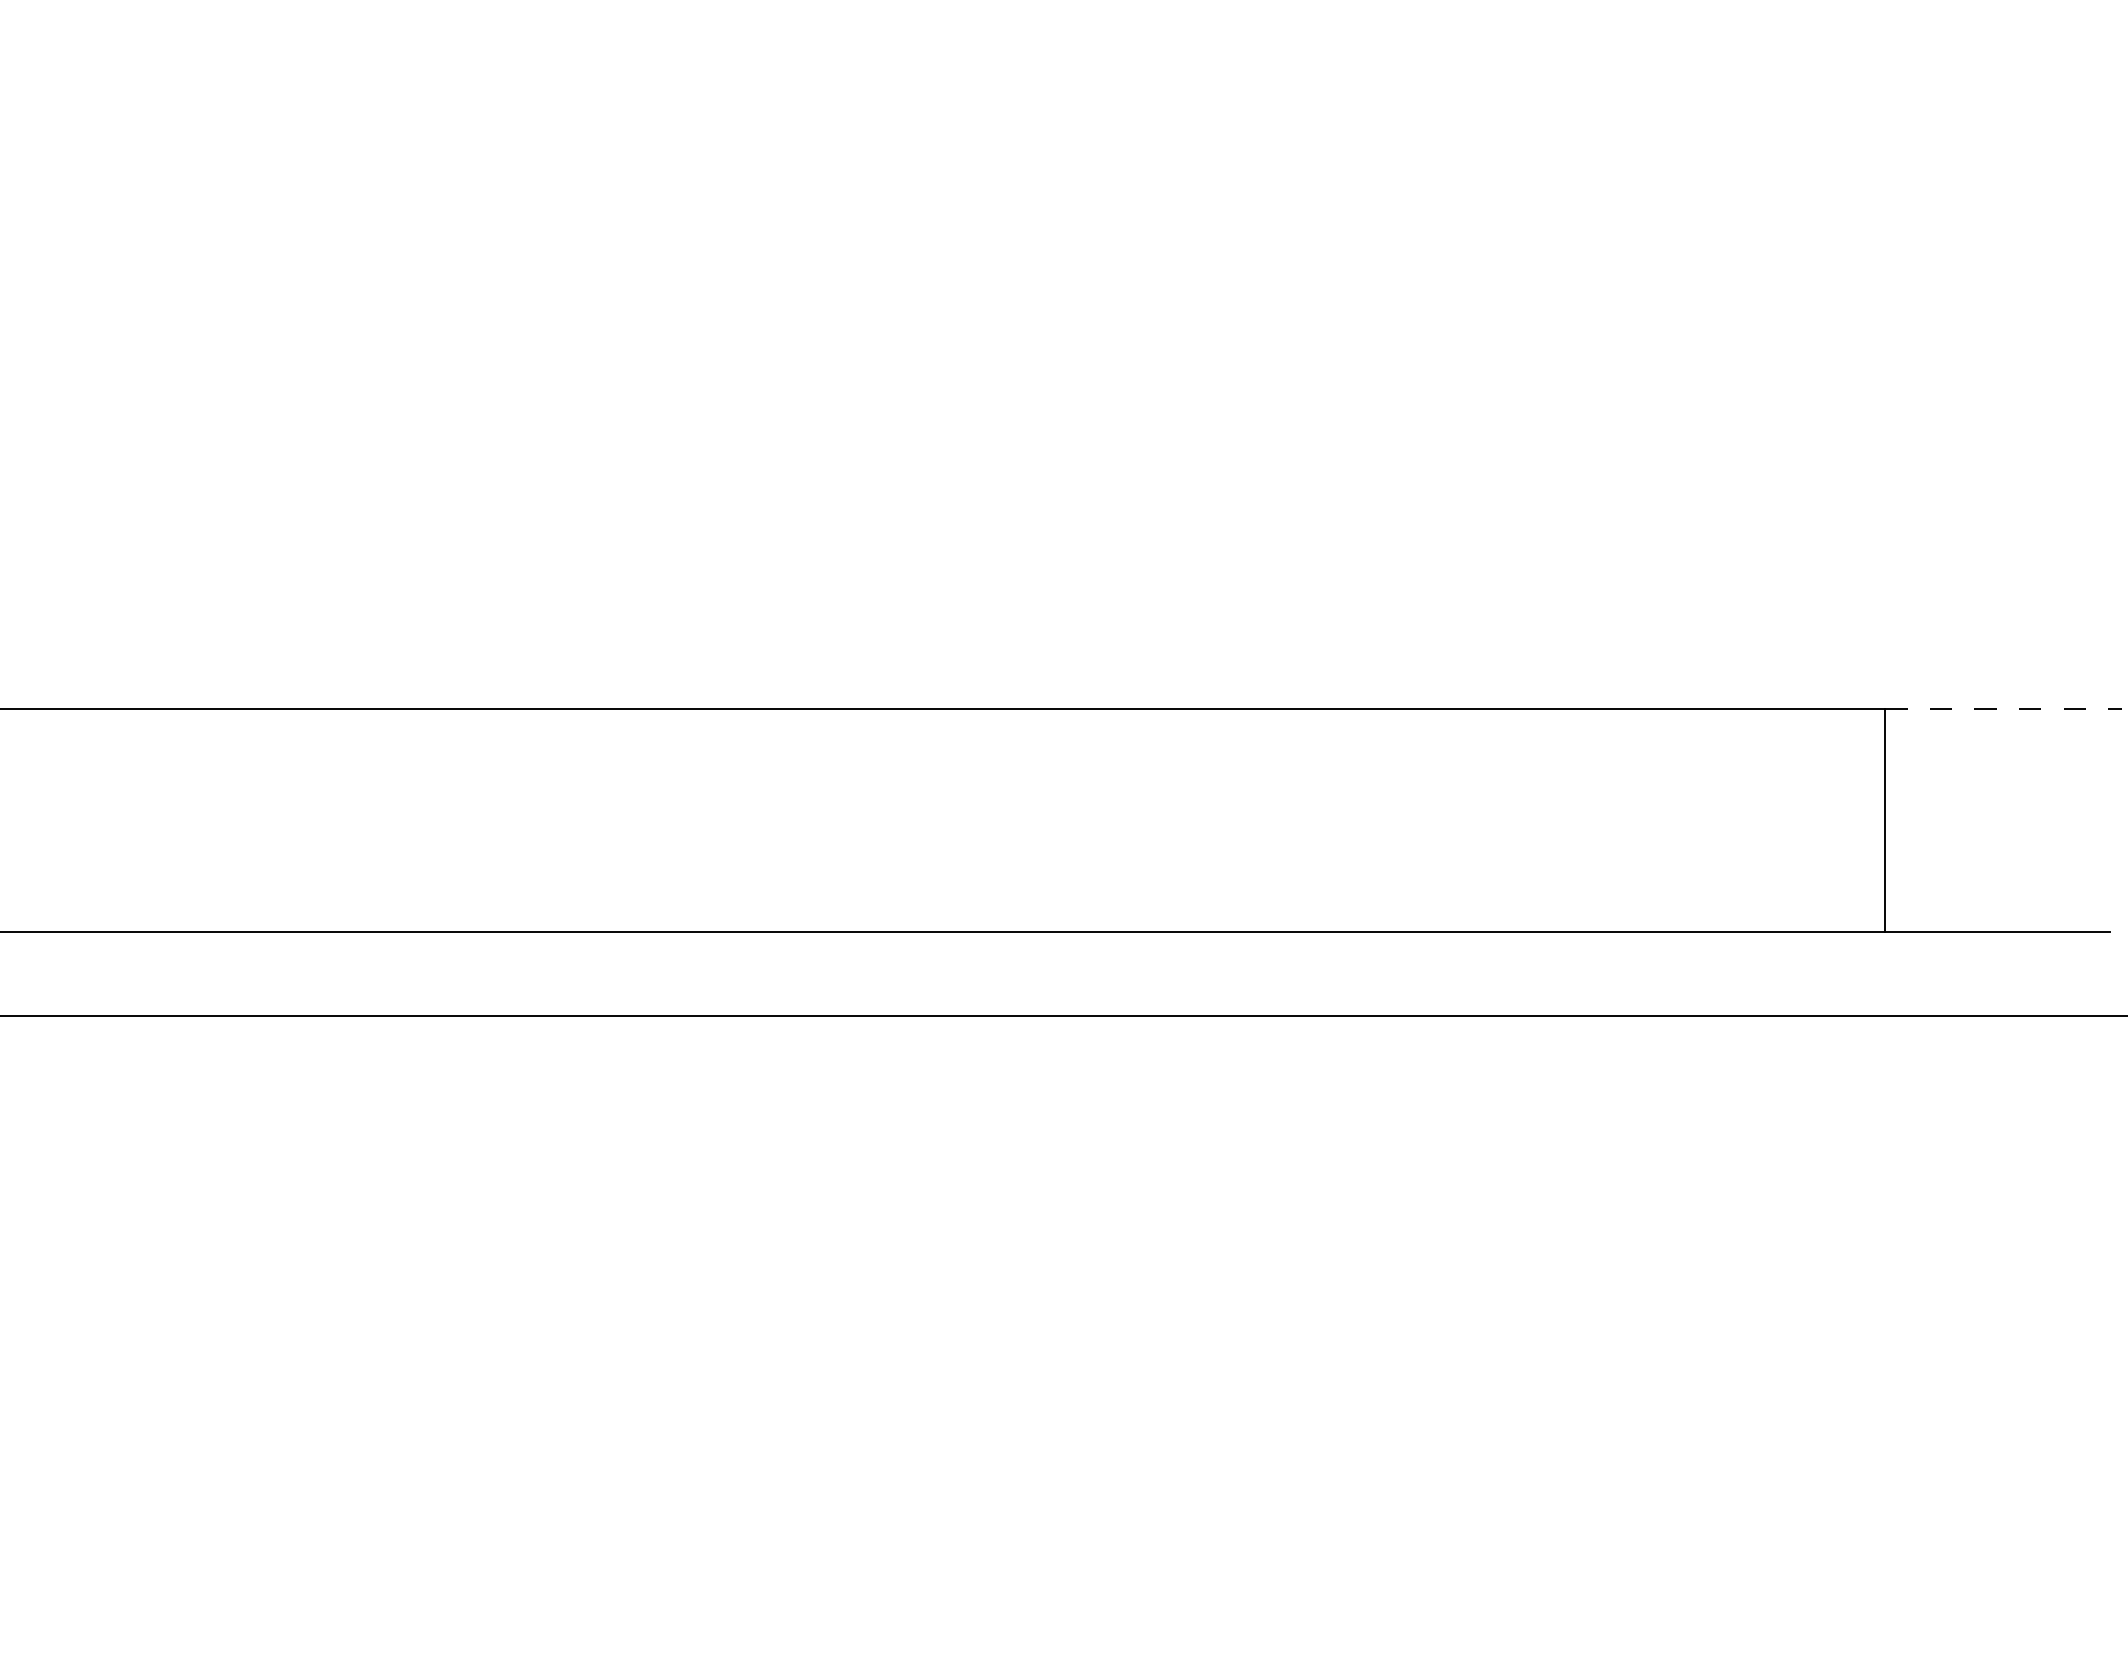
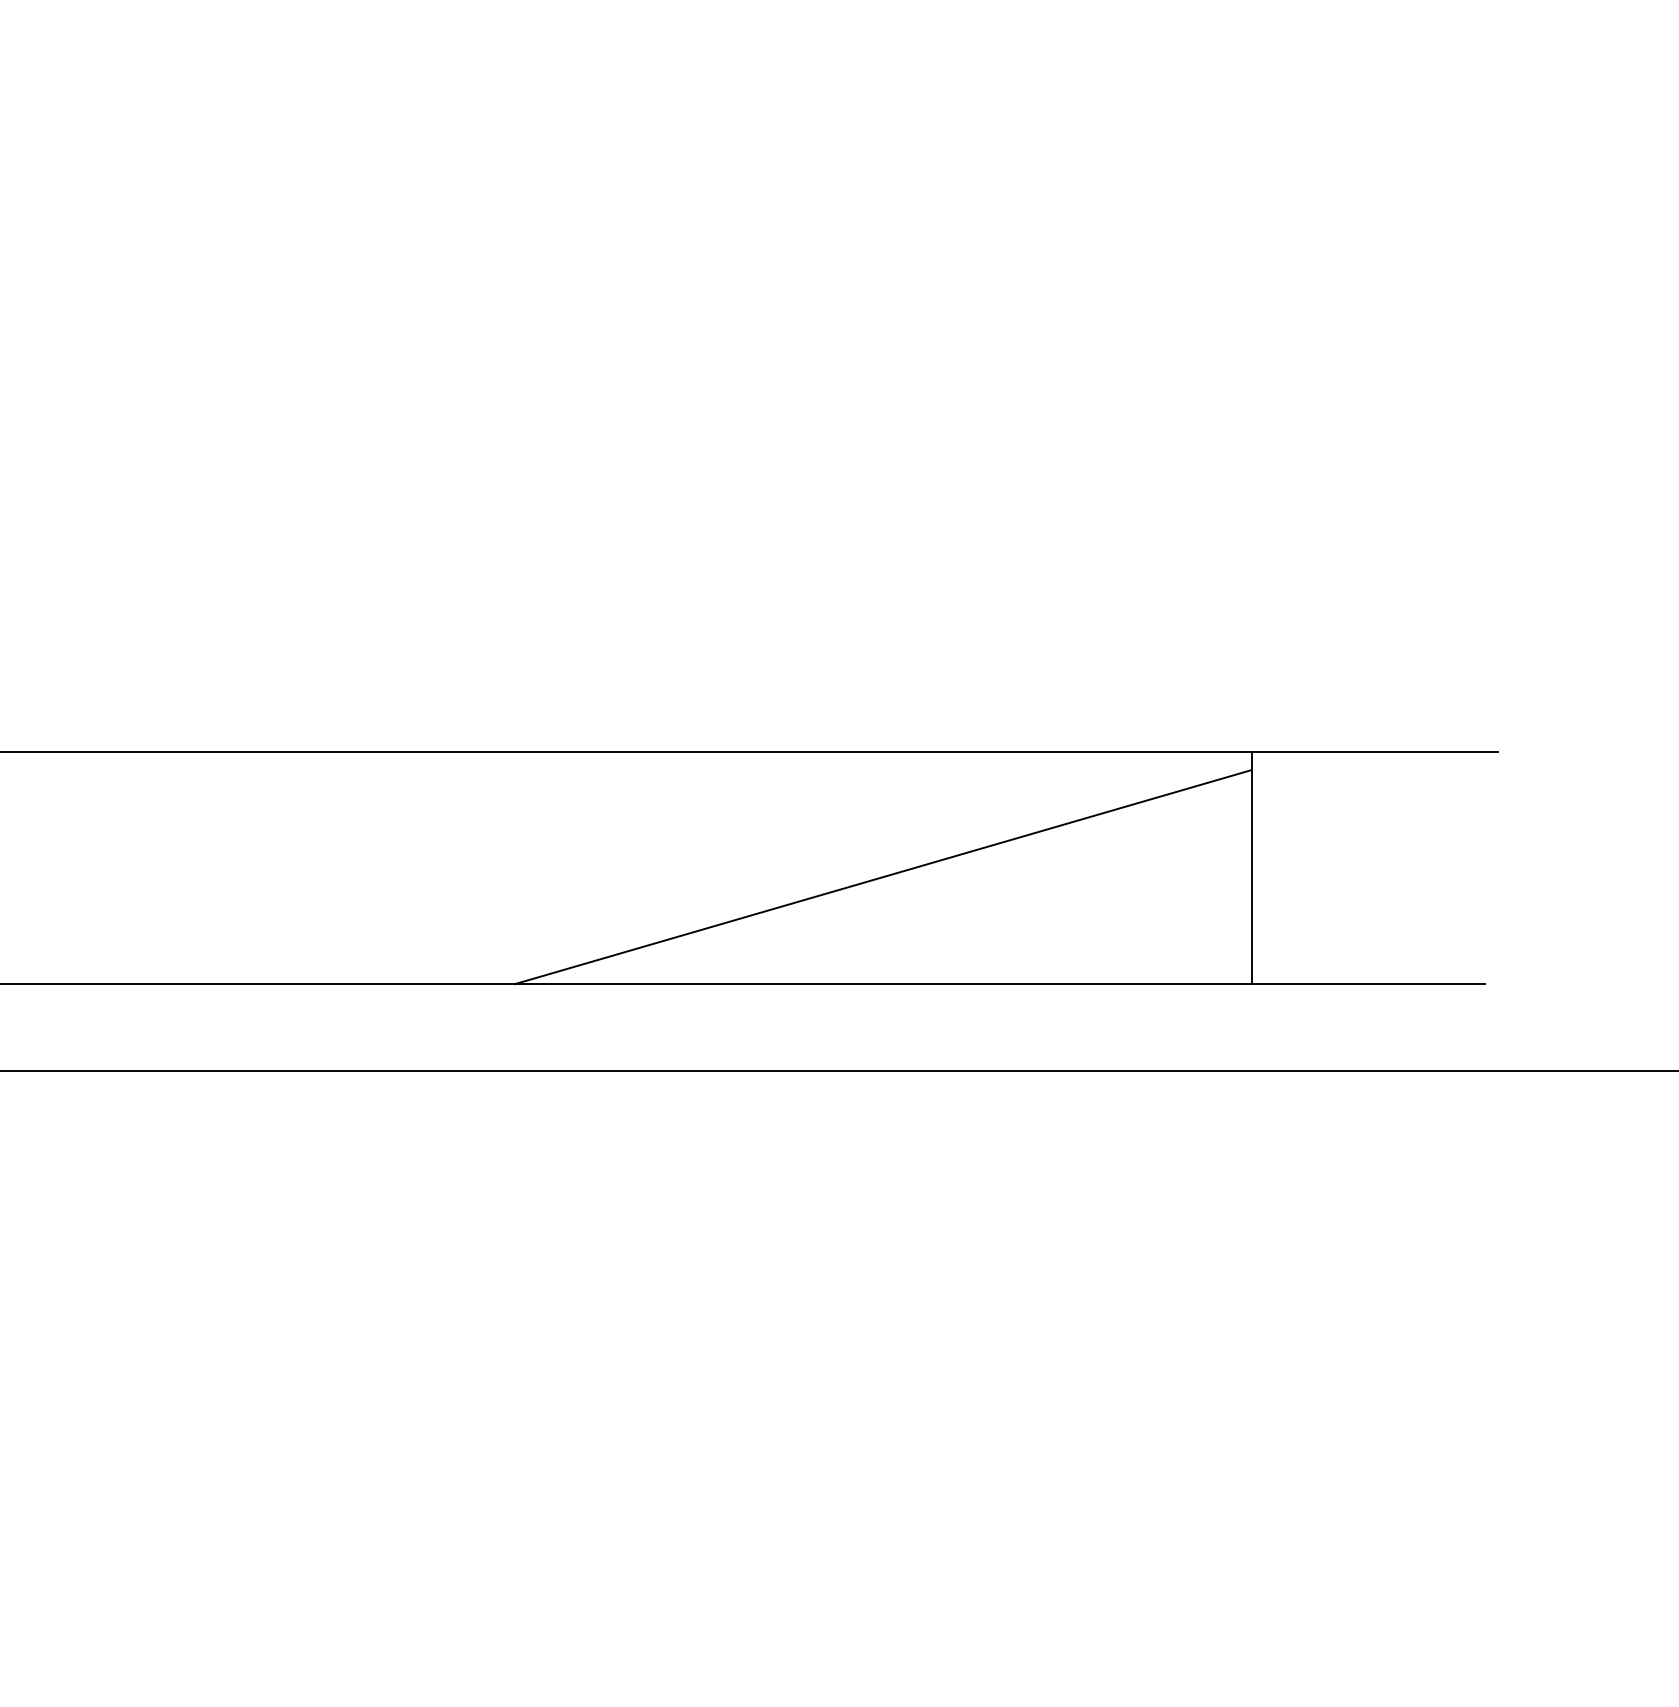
line: (2004, 708) -> (1375, 751), dashed -> solid
hatch: (1530, 828) -> (882, 876), added

